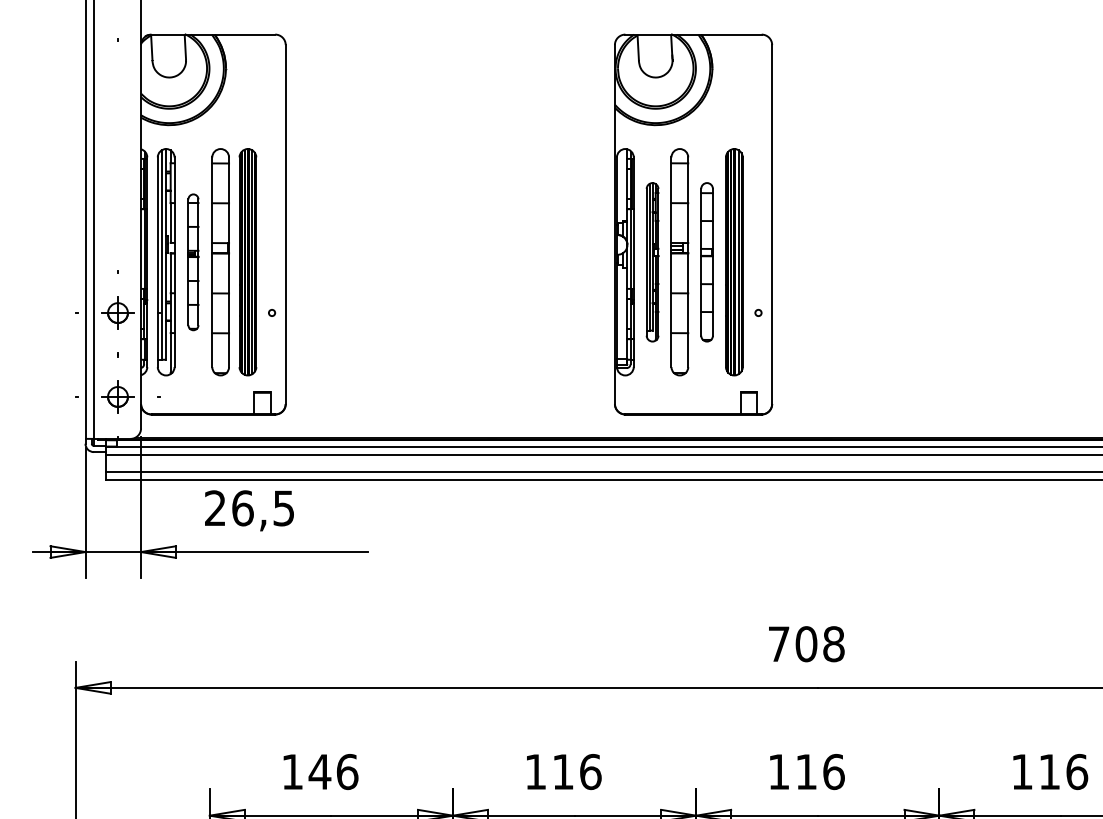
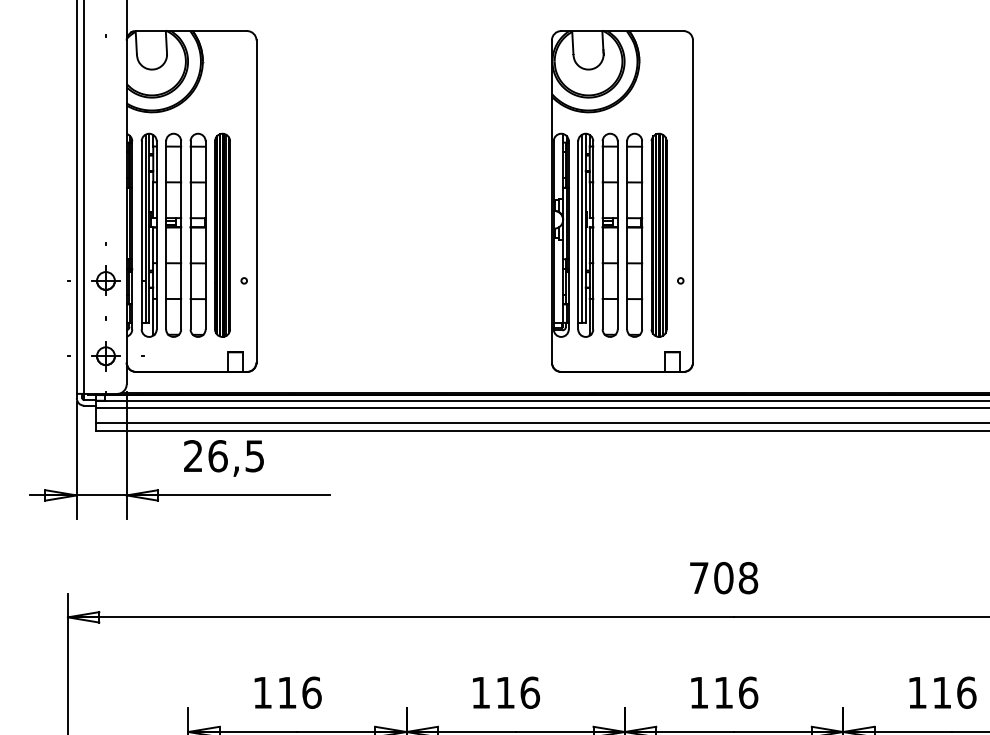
part: (193, 262) -> (173, 235), size x1.67
part: (652, 262) -> (585, 235), size x1.43
part: (706, 262) -> (634, 235), size x1.43
text: (319, 771) -> (286, 692), 146 -> 116

